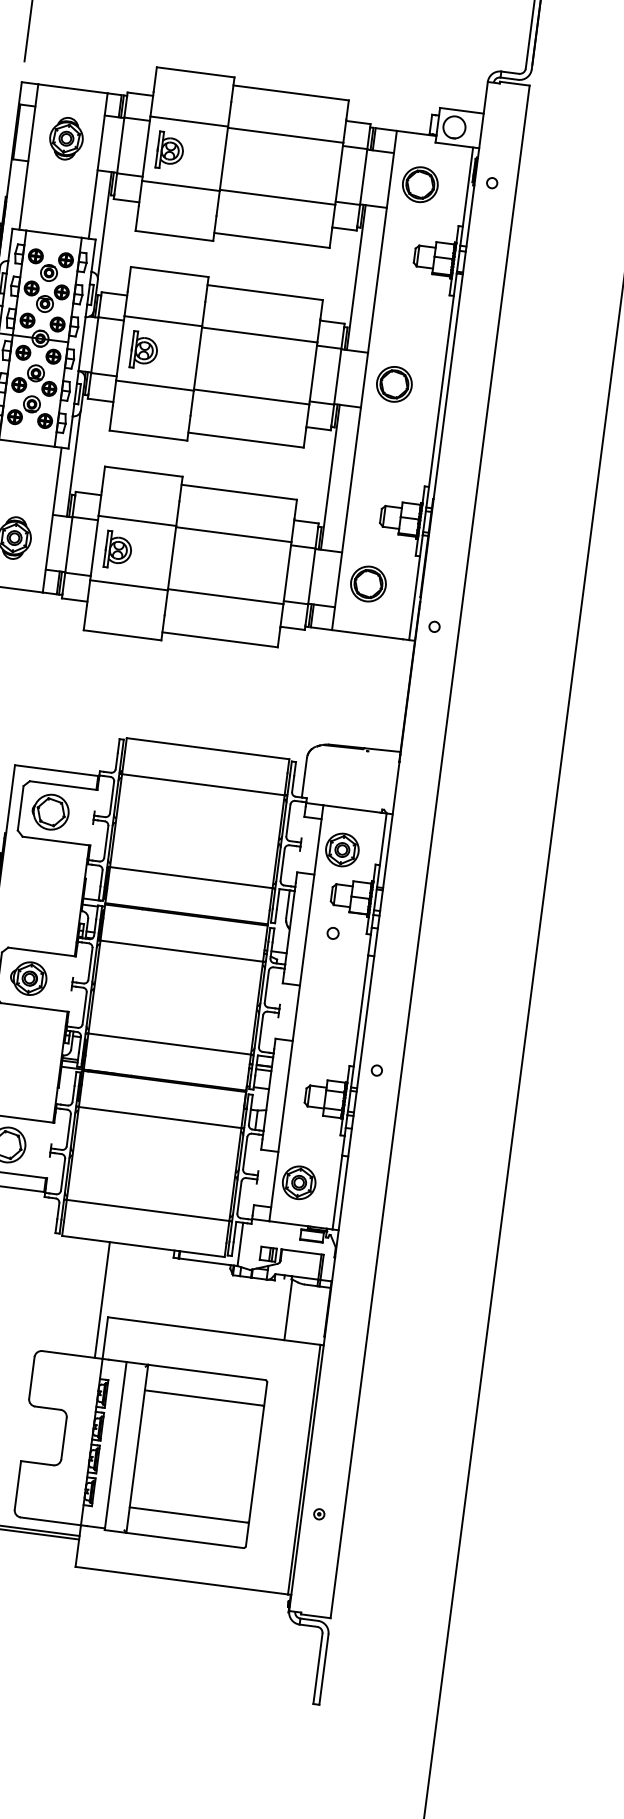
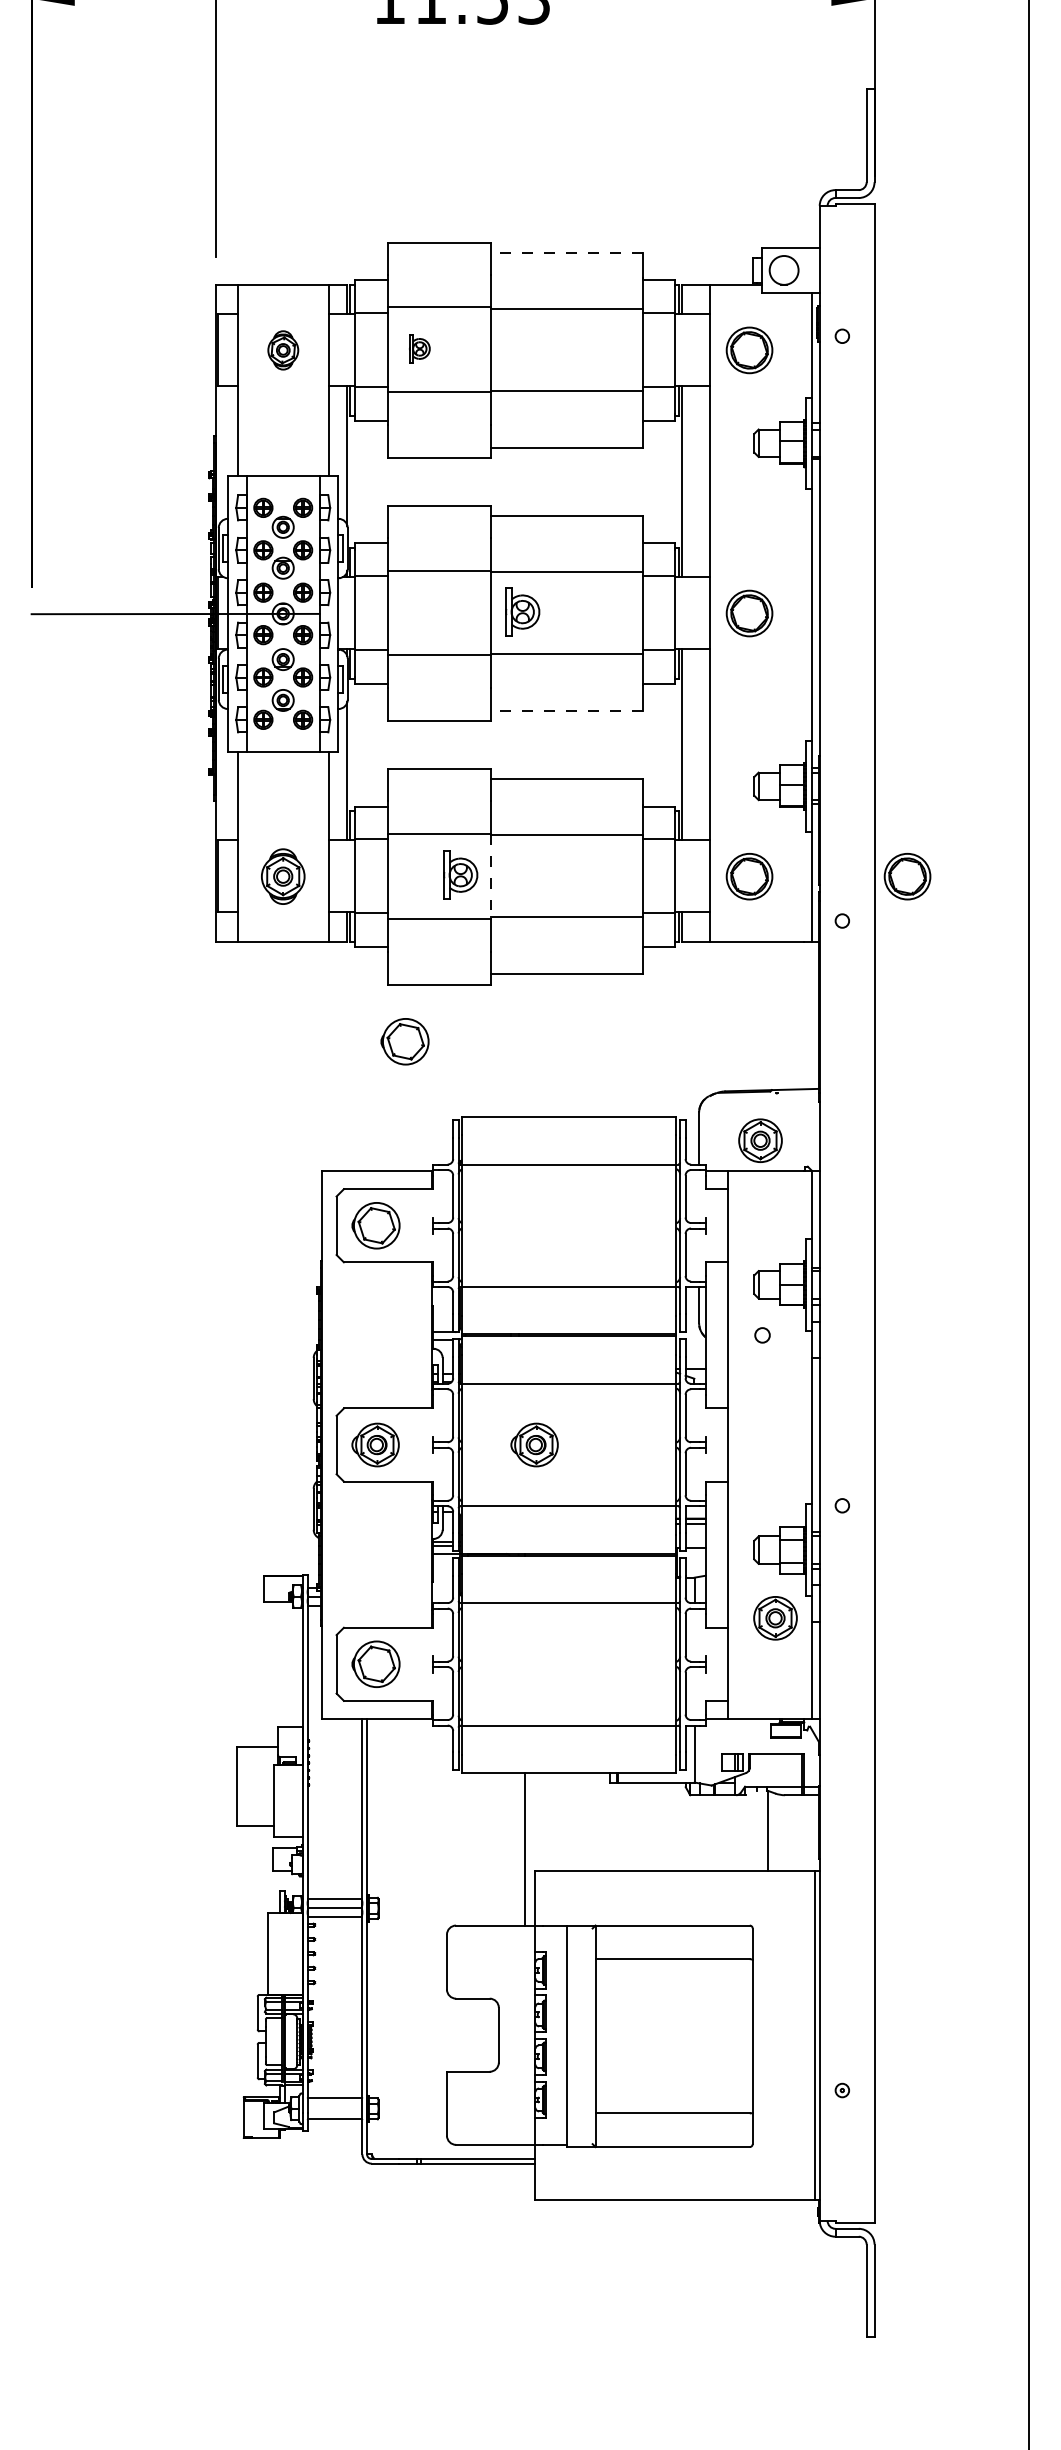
line: (290, 93) -> (566, 253), solid -> dashed
part: (66, 138) -> (283, 350), size x0.7
part: (170, 150) -> (419, 348), size x0.6
part: (144, 350) -> (522, 611), moved
line: (245, 439) -> (566, 710), solid -> dashed
part: (118, 549) -> (460, 874), moved
line: (171, 558) -> (490, 876), solid -> dashed
part: (488, 599) -> (907, 876), added
part: (90, 675) -> (404, 1041), added
part: (342, 849) -> (760, 1140), moved
part: (149, 993) -> (534, 1444), added
part: (299, 1182) -> (775, 1618), moved

